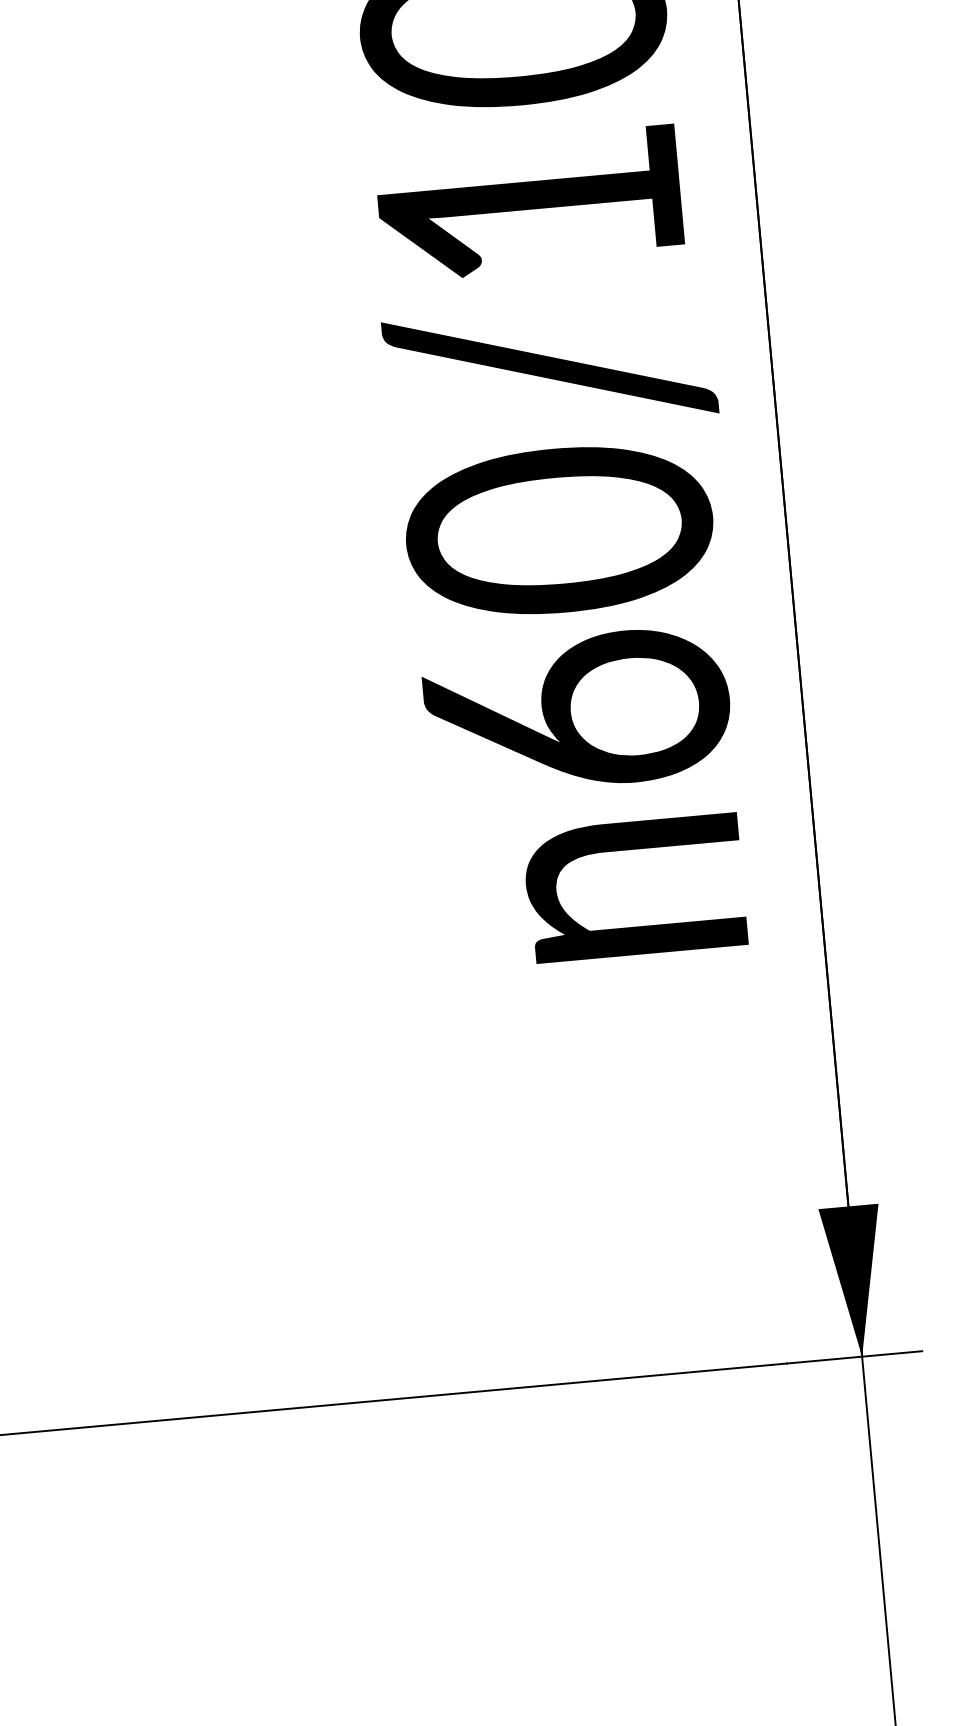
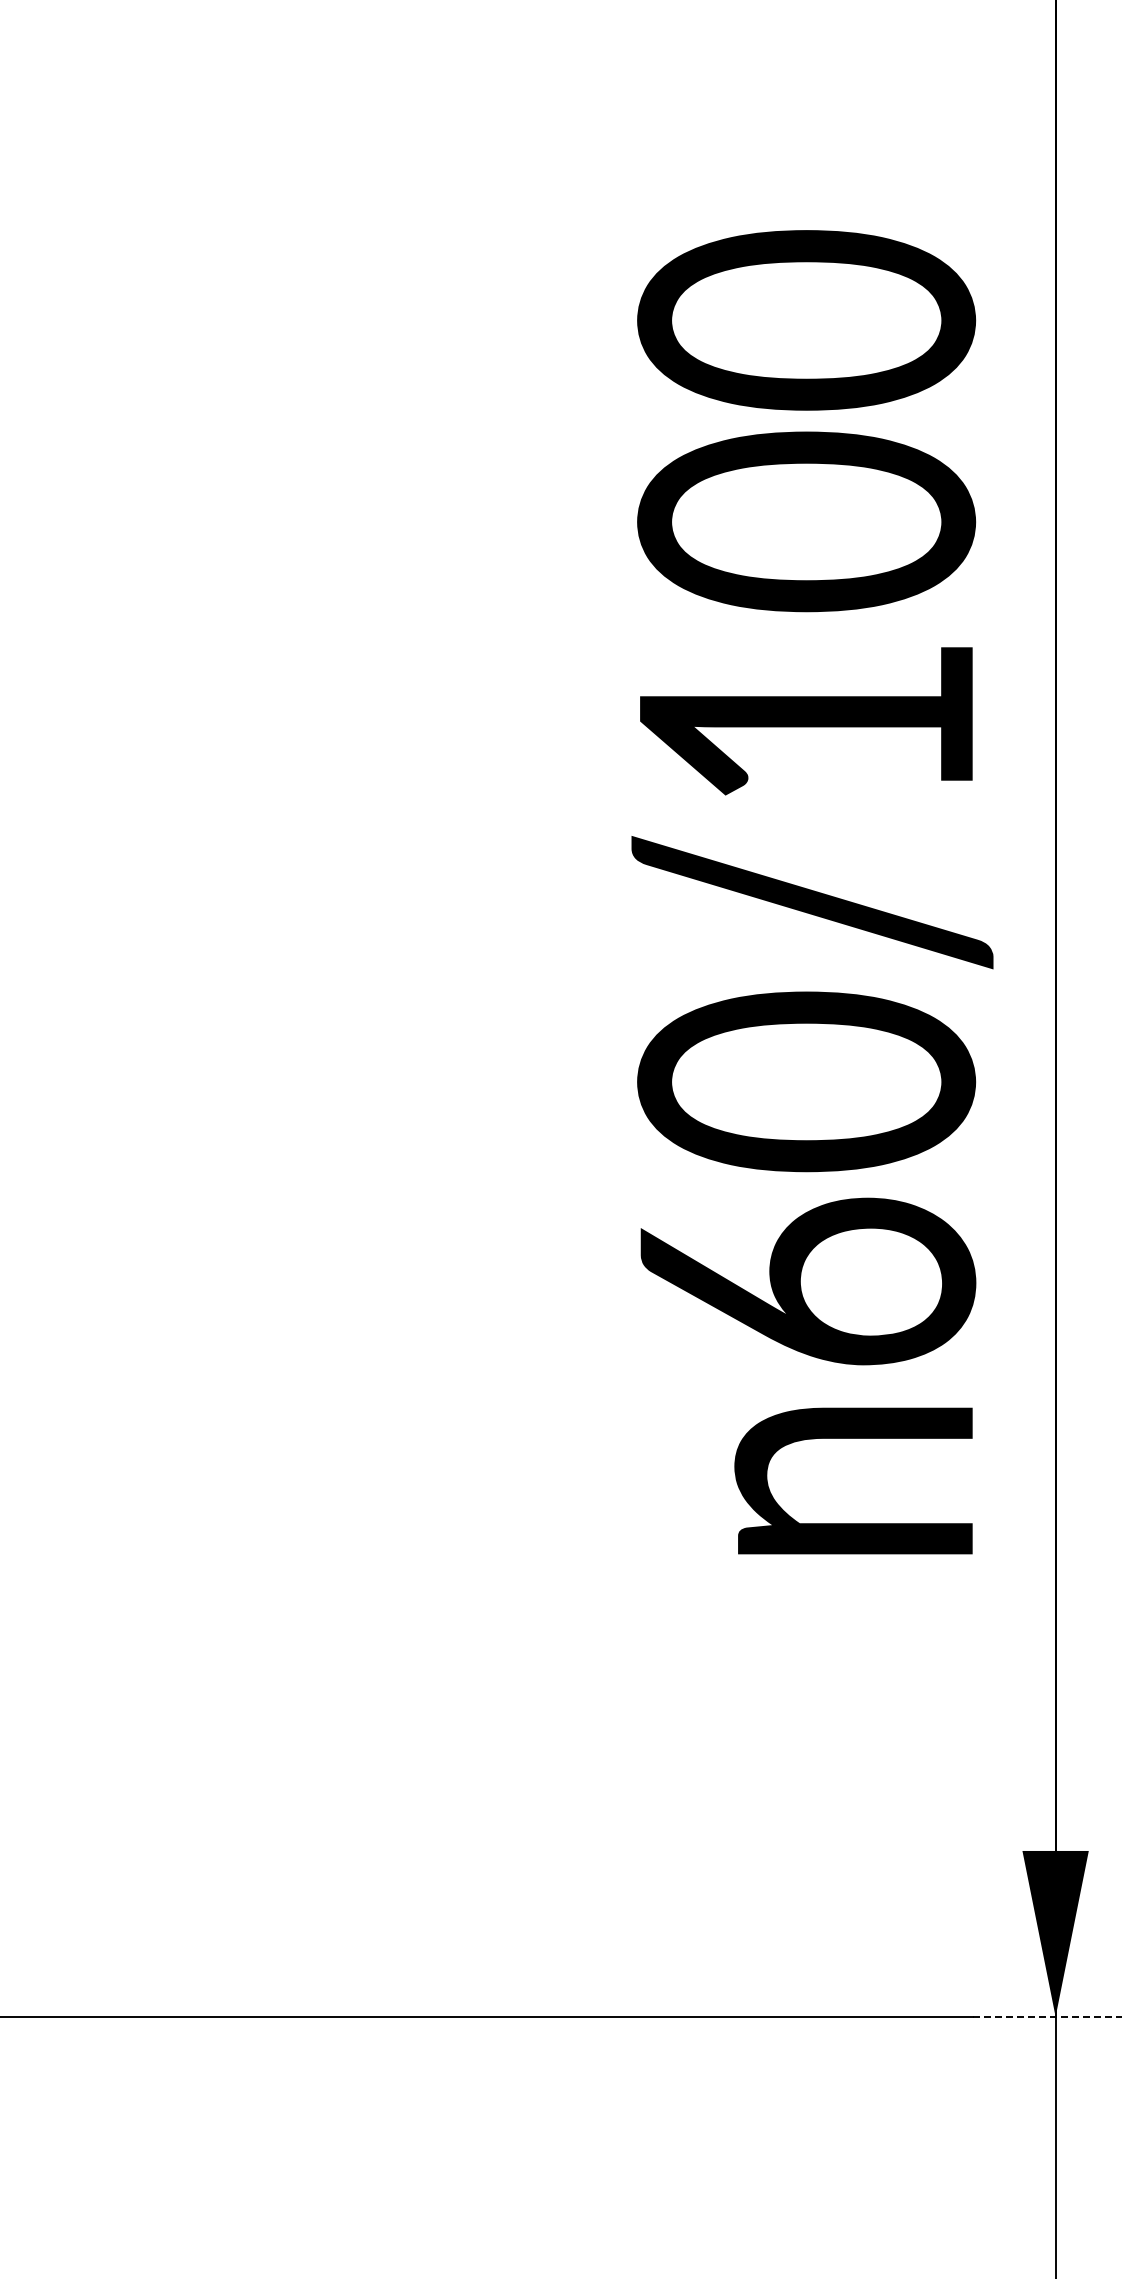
line: (854, 1356) -> (1047, 2016), solid -> dashed

